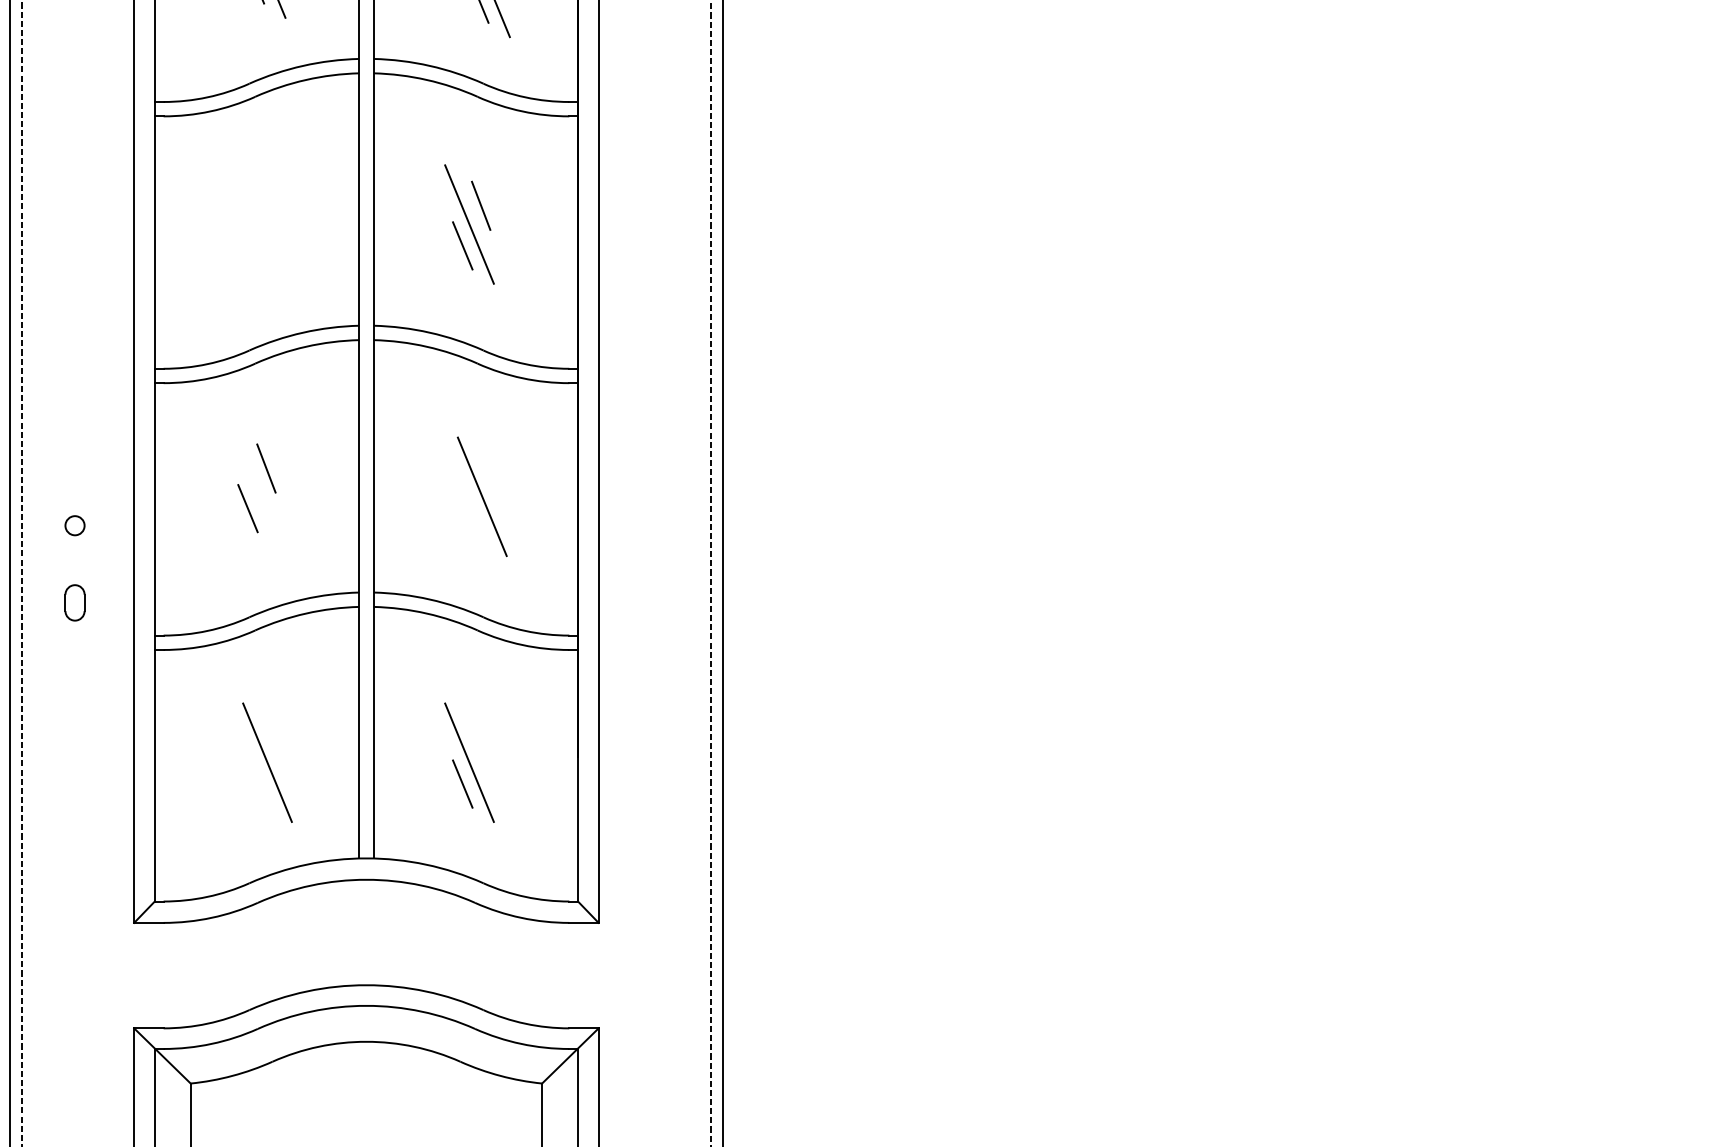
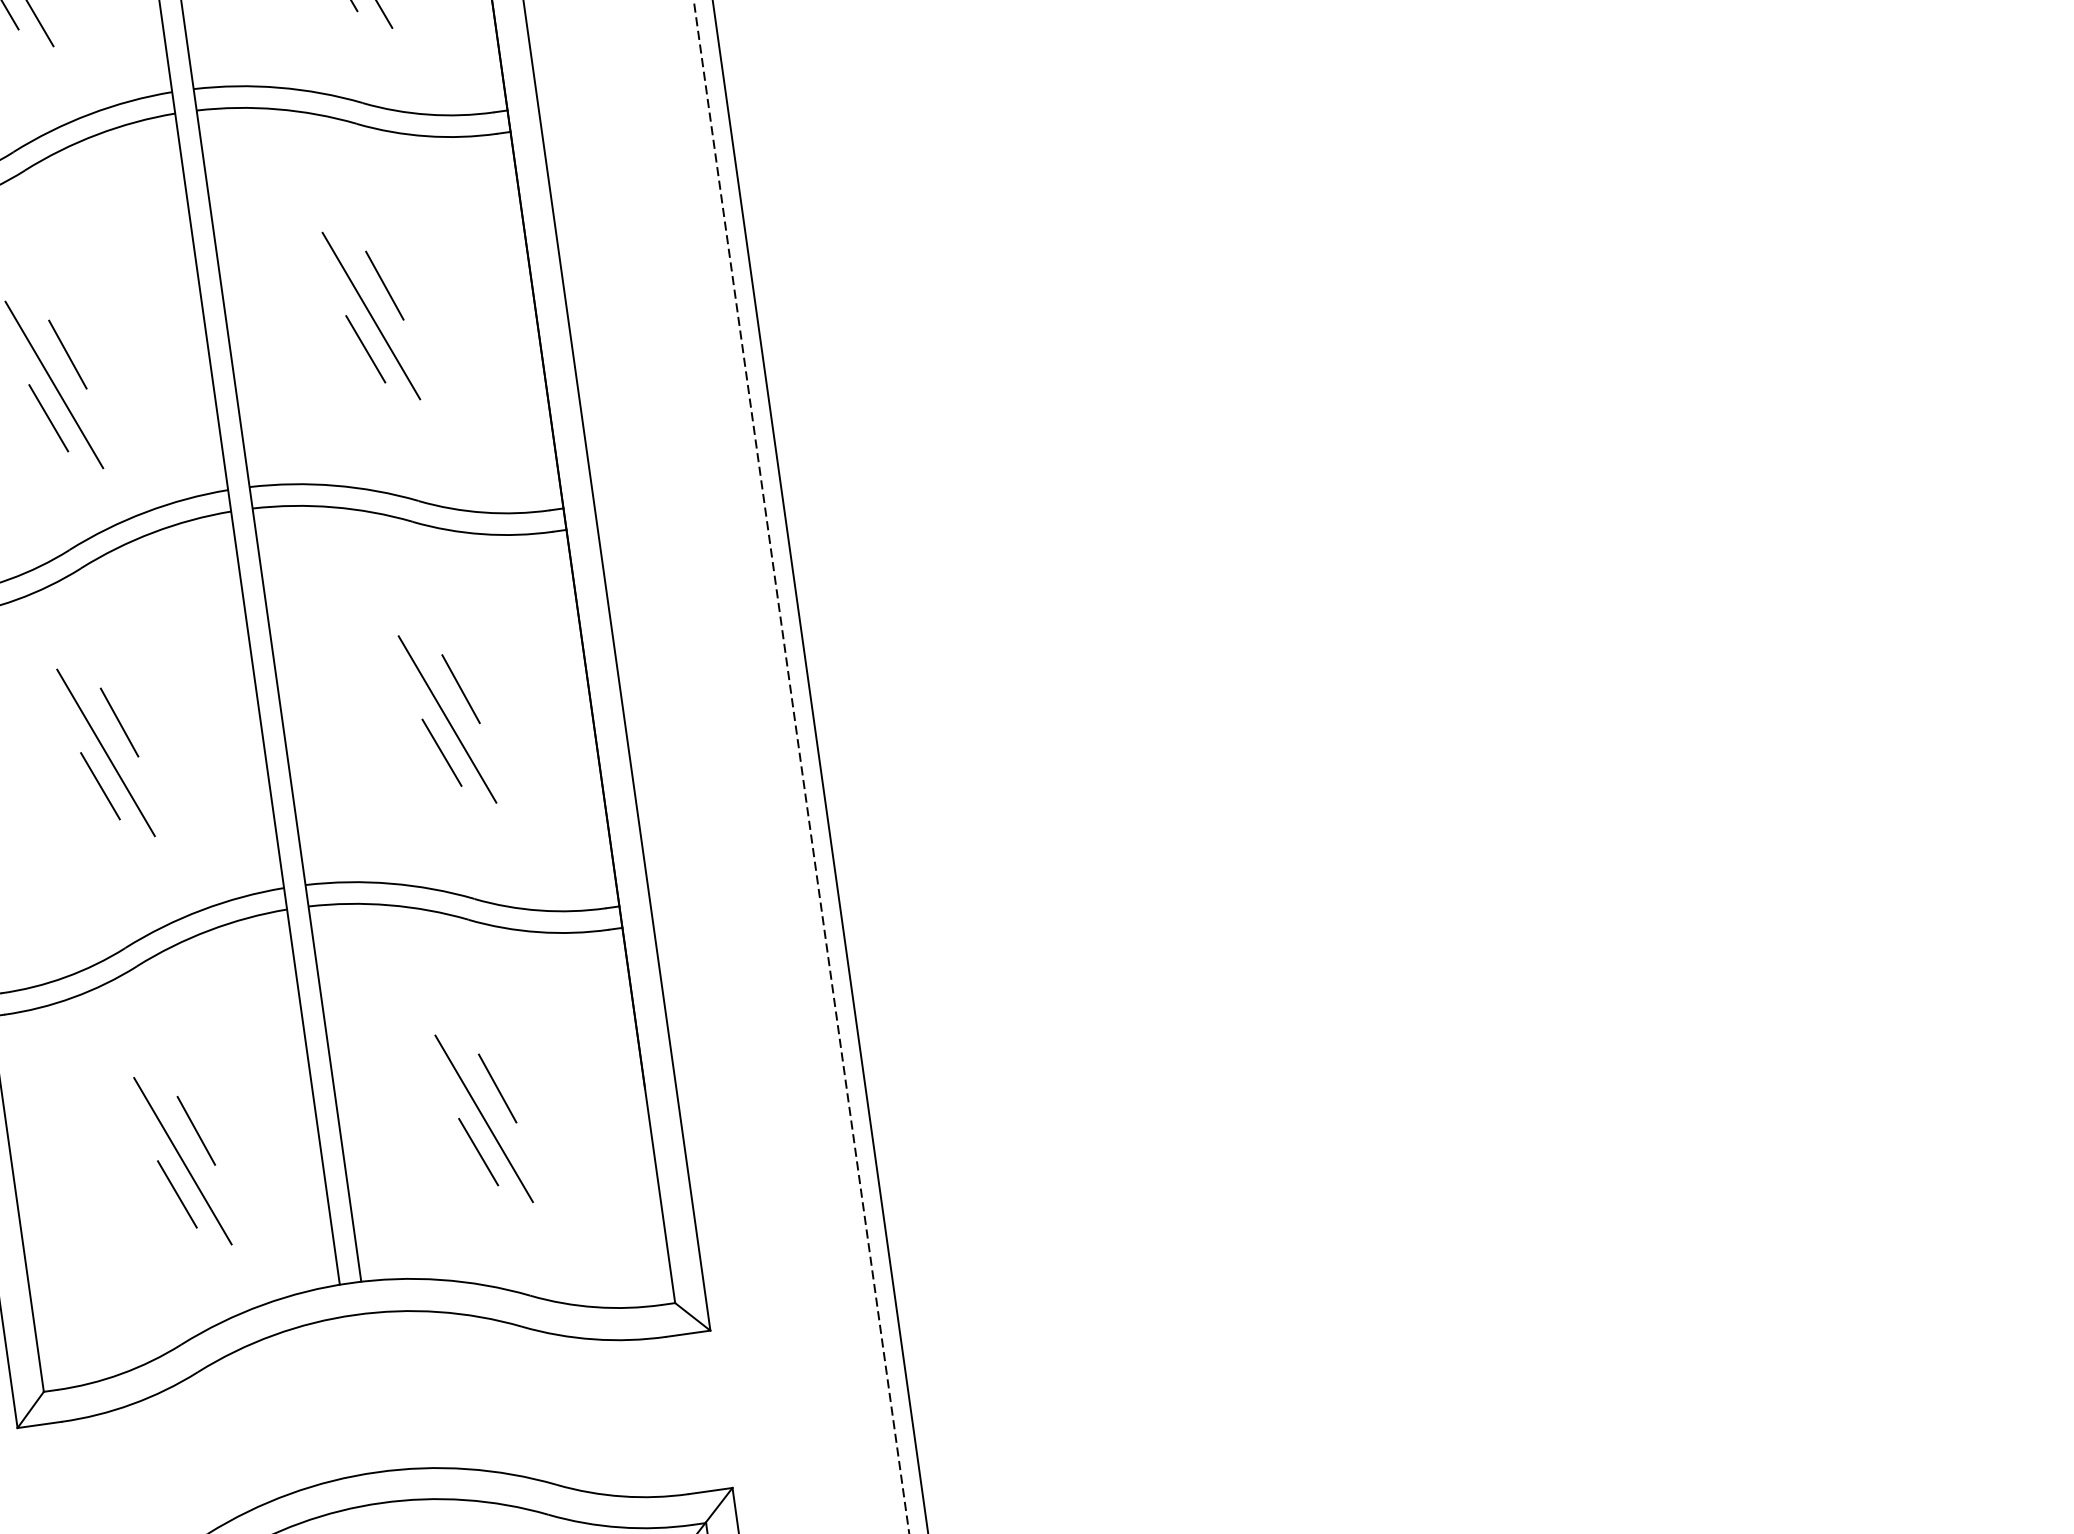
line: (266, 221) -> (67, 354), added
line: (254, 240) -> (53, 384), added
line: (247, 261) -> (47, 417), added
line: (493, 478) -> (460, 689), added
line: (254, 487) -> (105, 753), added
line: (475, 517) -> (441, 751), added
line: (279, 743) -> (196, 1129), added
line: (481, 744) -> (498, 1089), added
line: (260, 783) -> (176, 1193), added

